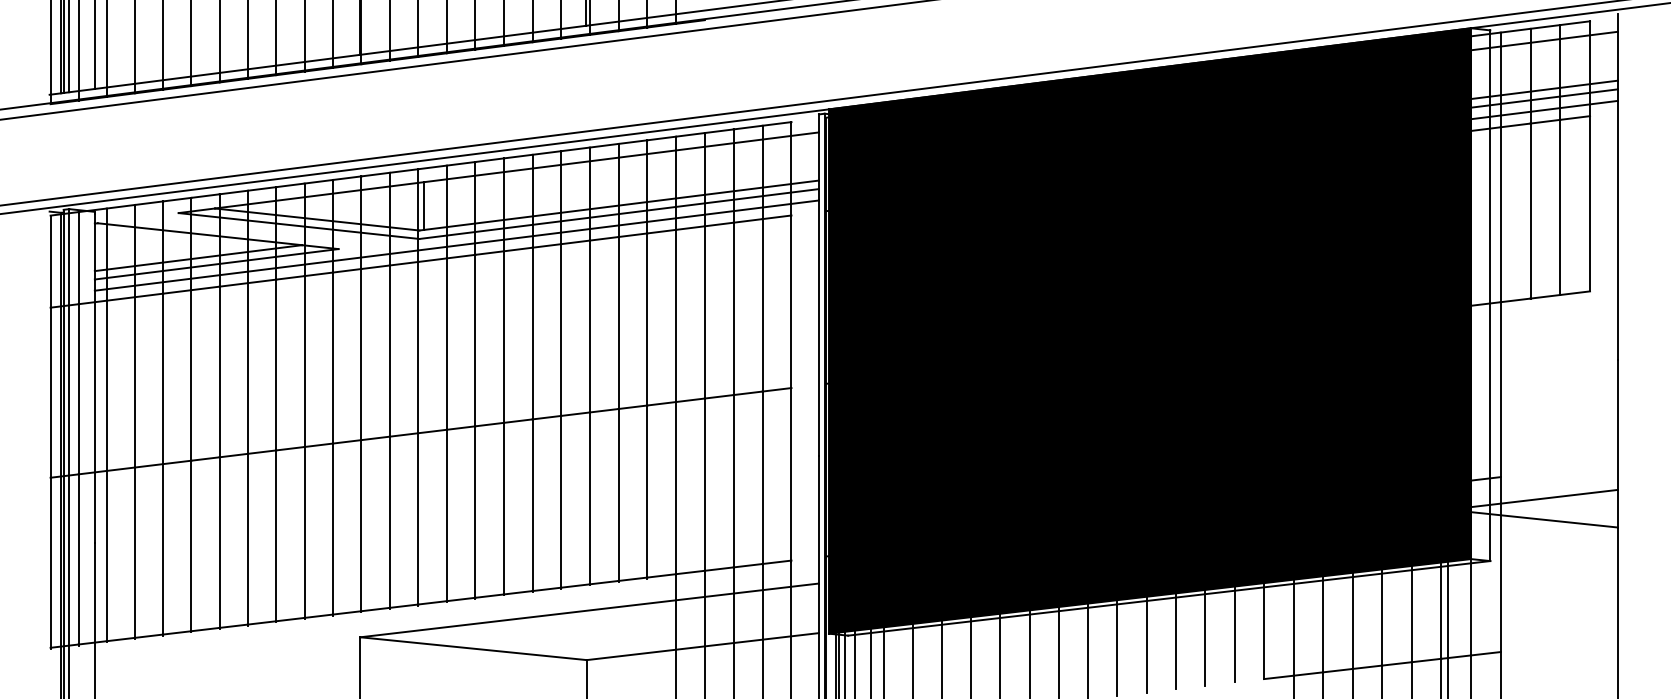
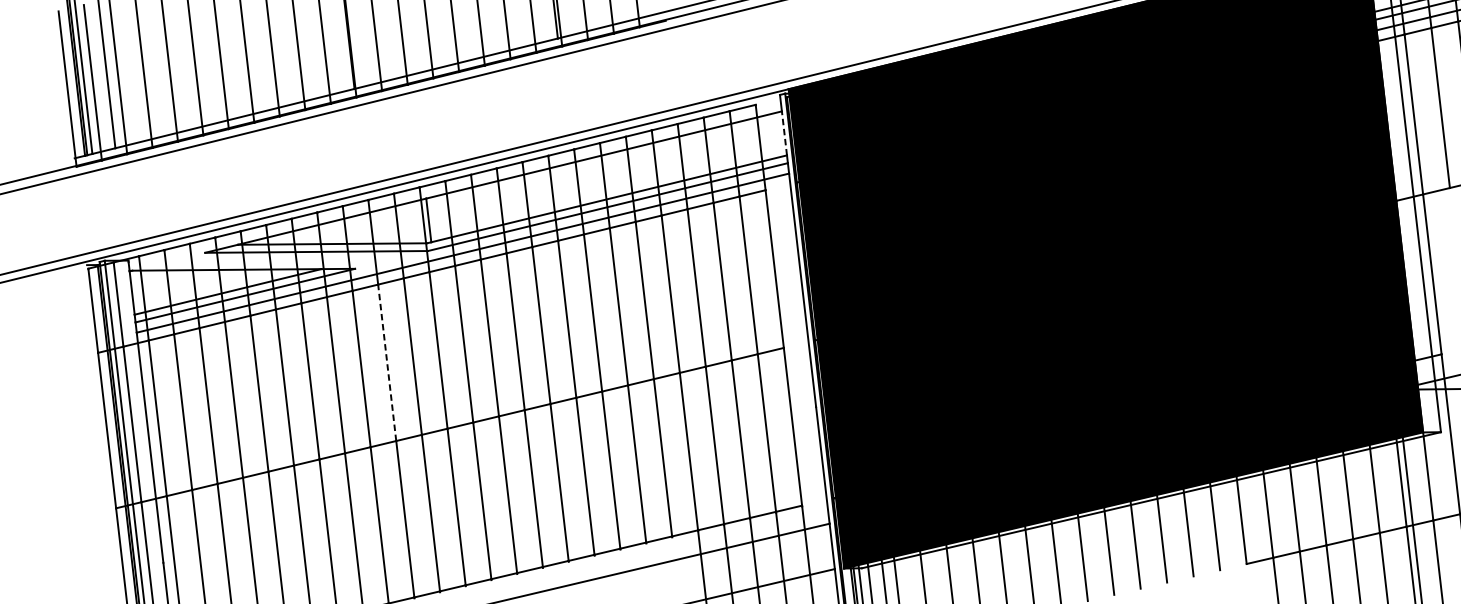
line: (818, 156) -> (784, 133), solid -> dashed
line: (361, 354) -> (387, 362), solid -> dashed

